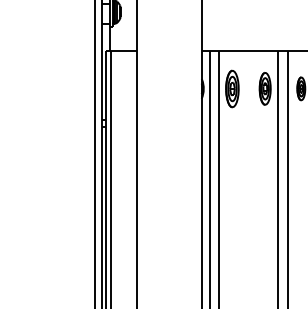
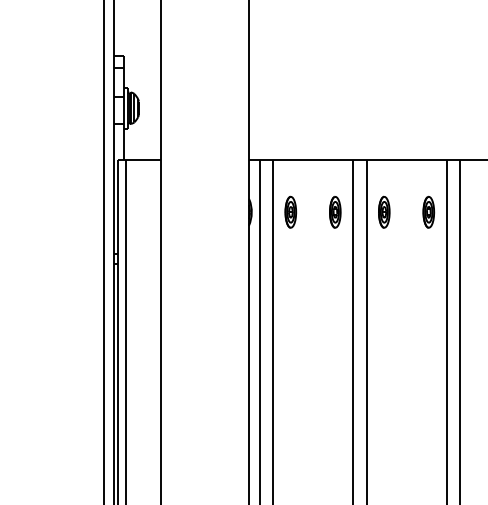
part: (232, 88) -> (290, 211), size x0.62
part: (265, 89) -> (335, 212), size x0.71

